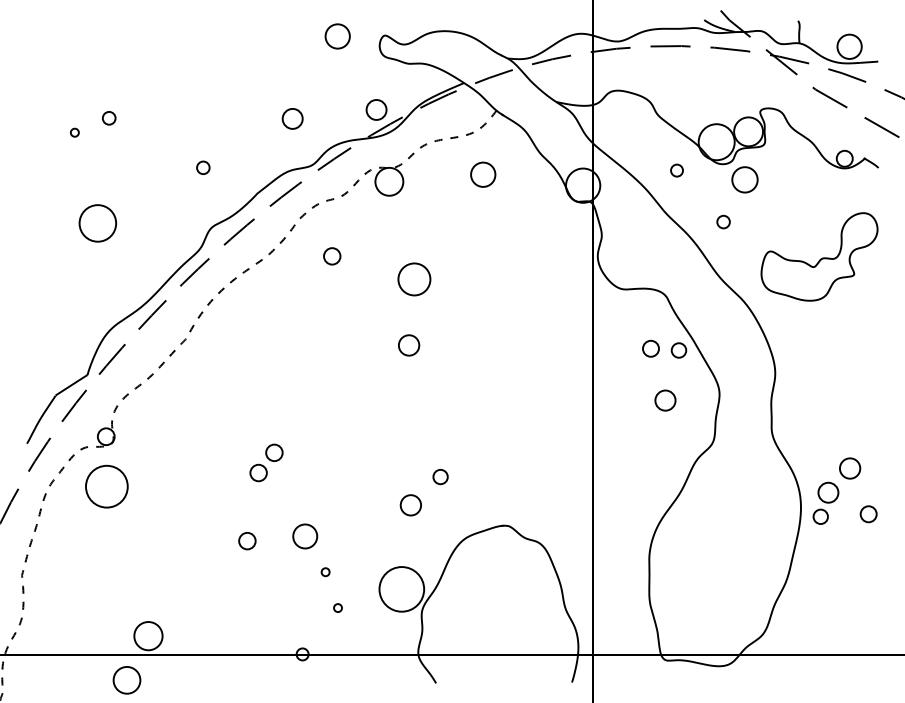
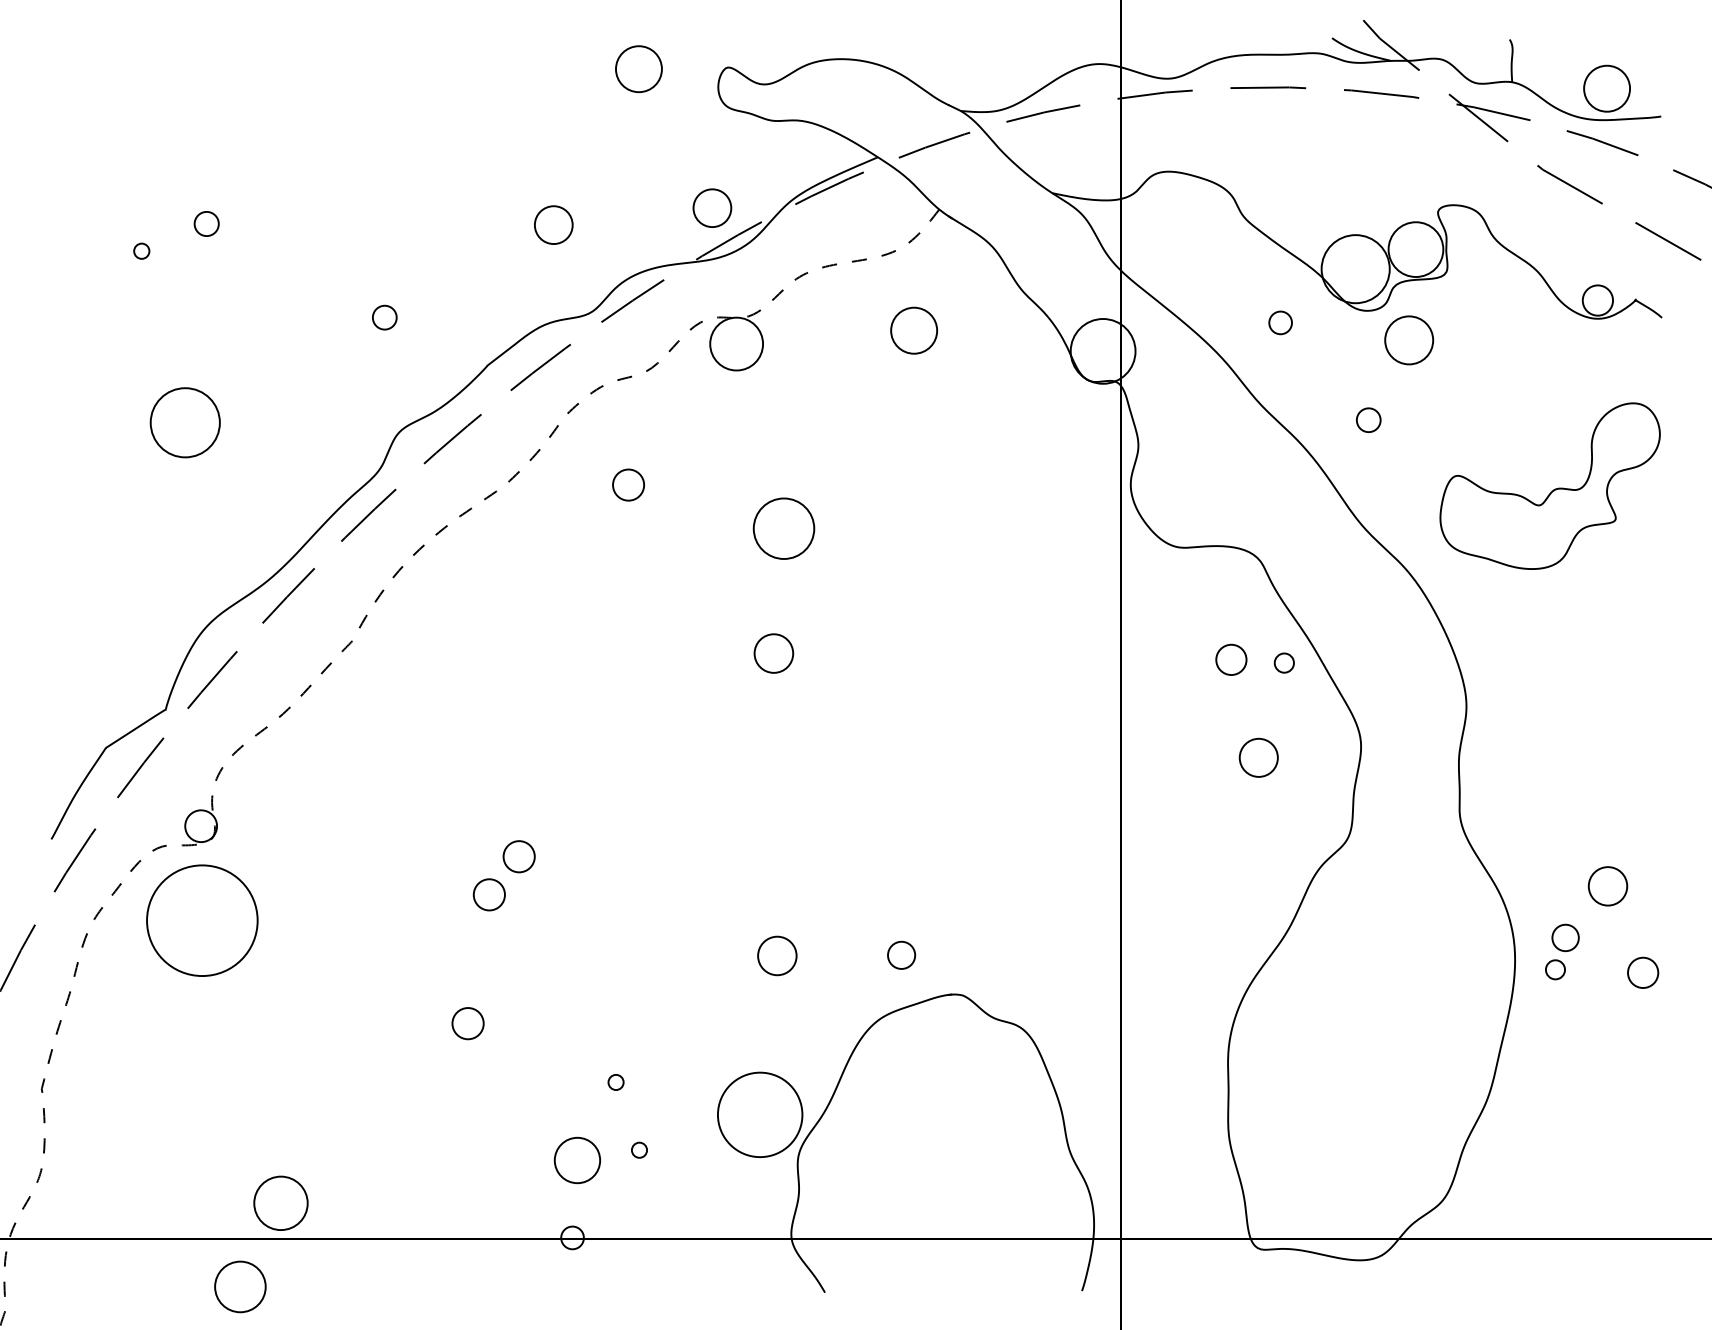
circle: (678, 350) -> (1283, 663), size x0.7
circle: (440, 477) -> (901, 956), moved
circle: (106, 486) -> (201, 920), size x1.4
part: (825, 502) -> (1561, 950), size x0.7
circle: (305, 536) -> (577, 1160), moved

